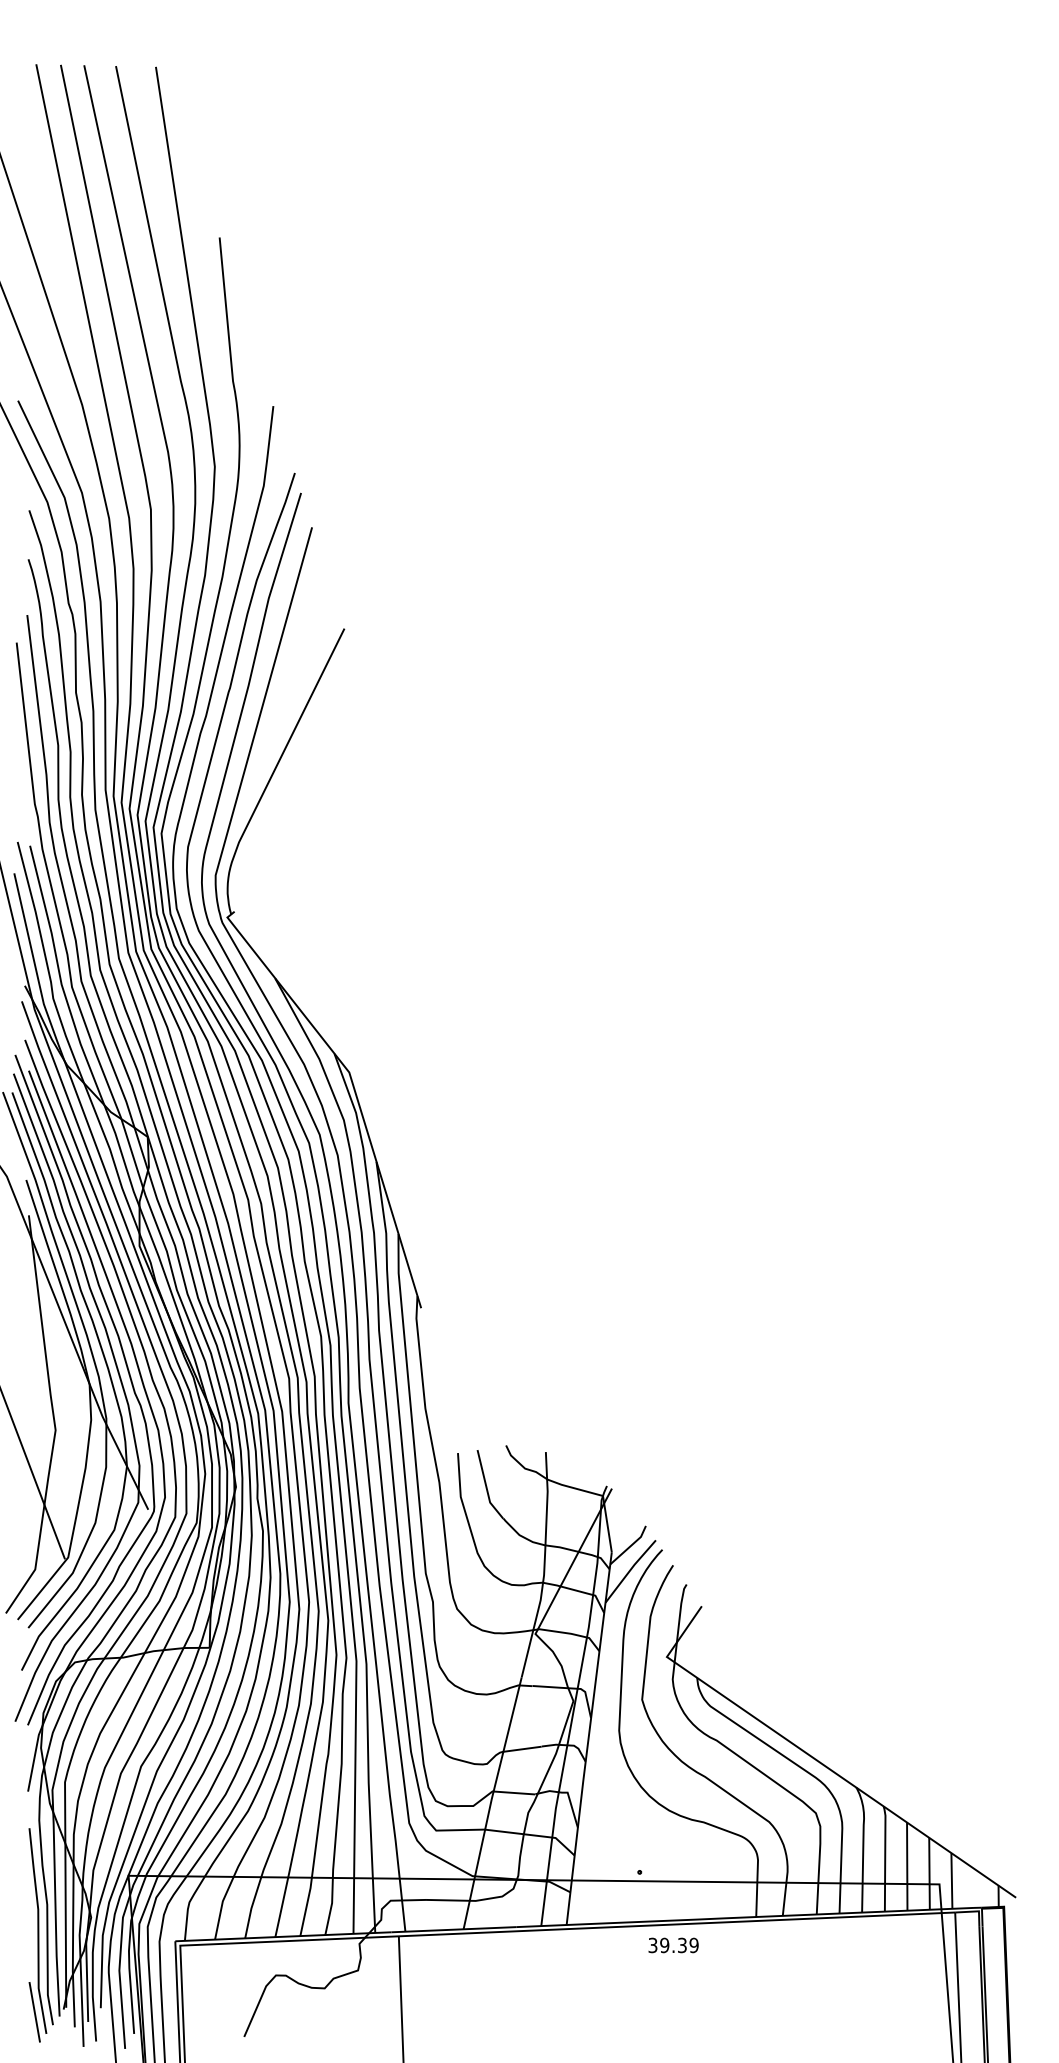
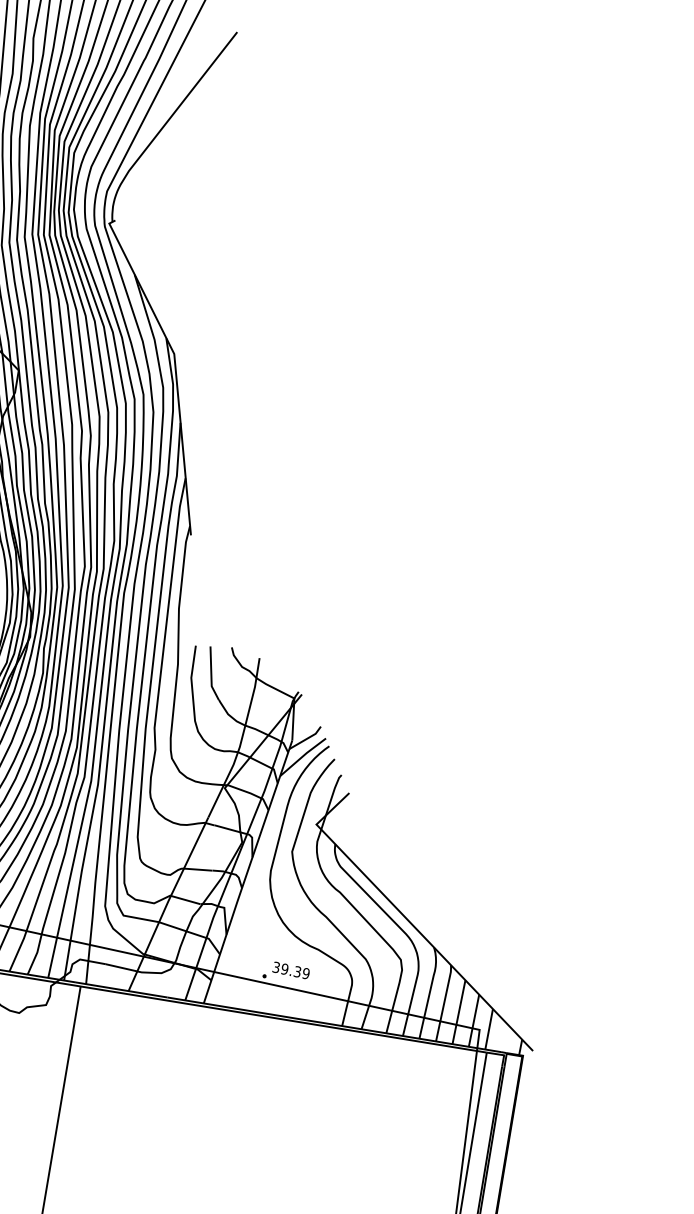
text: (673, 1945) -> (291, 970), moved

